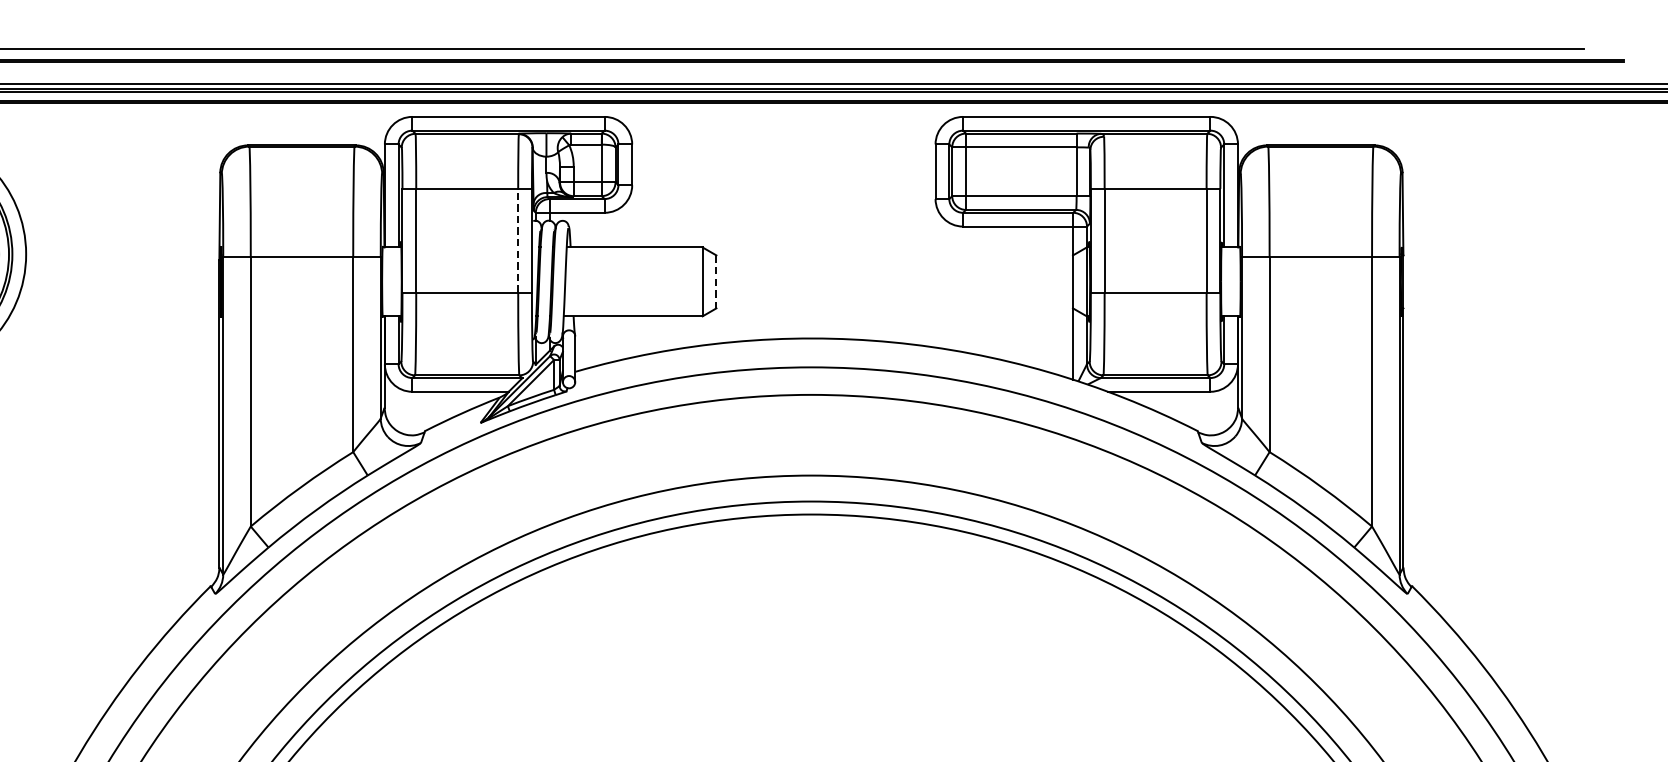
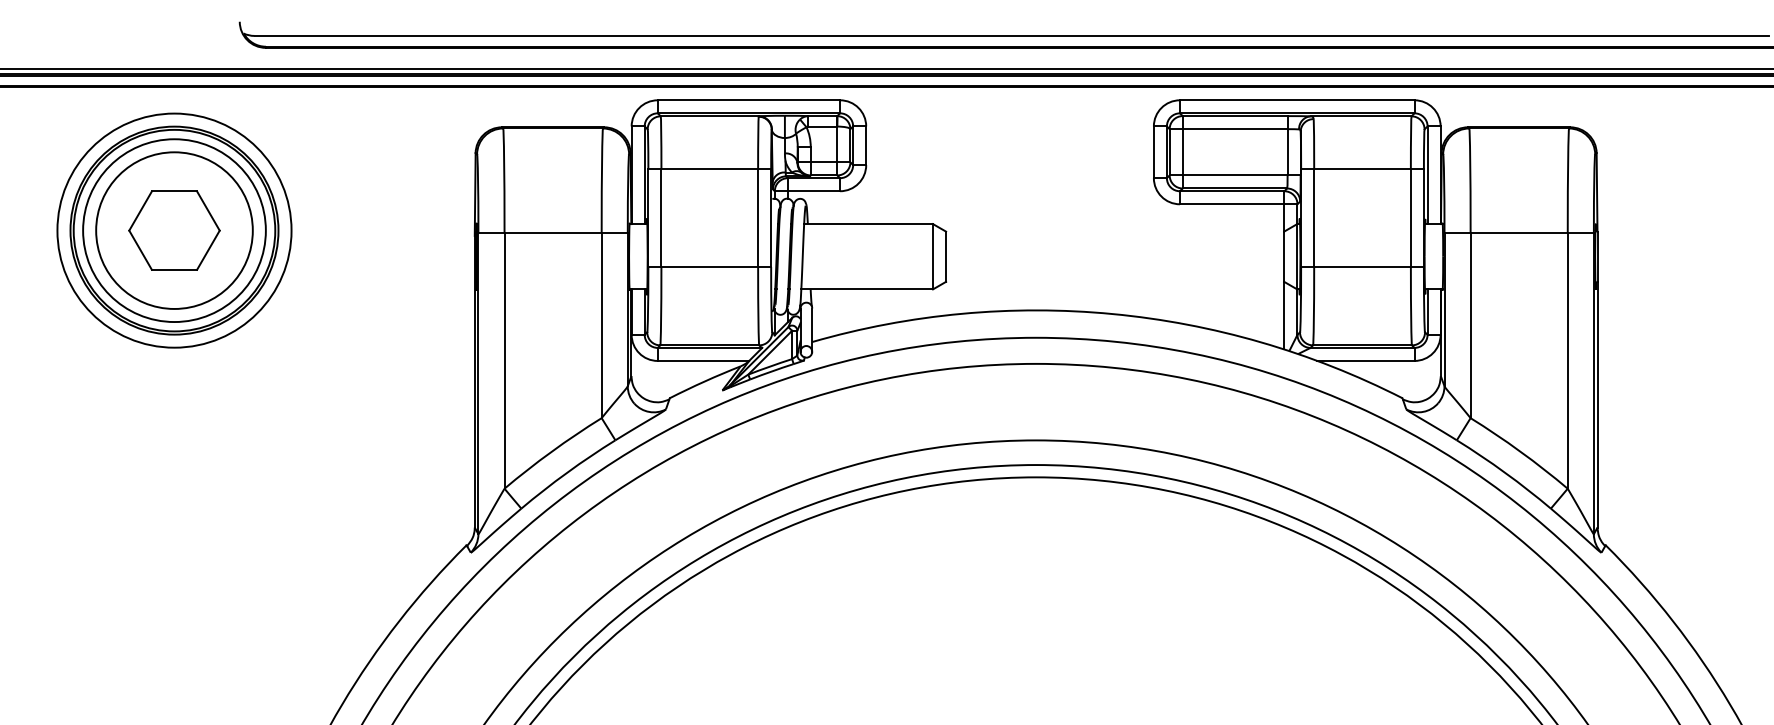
line: (518, 240) -> (758, 217), dashed -> solid
line: (716, 282) -> (946, 257), dashed -> solid

